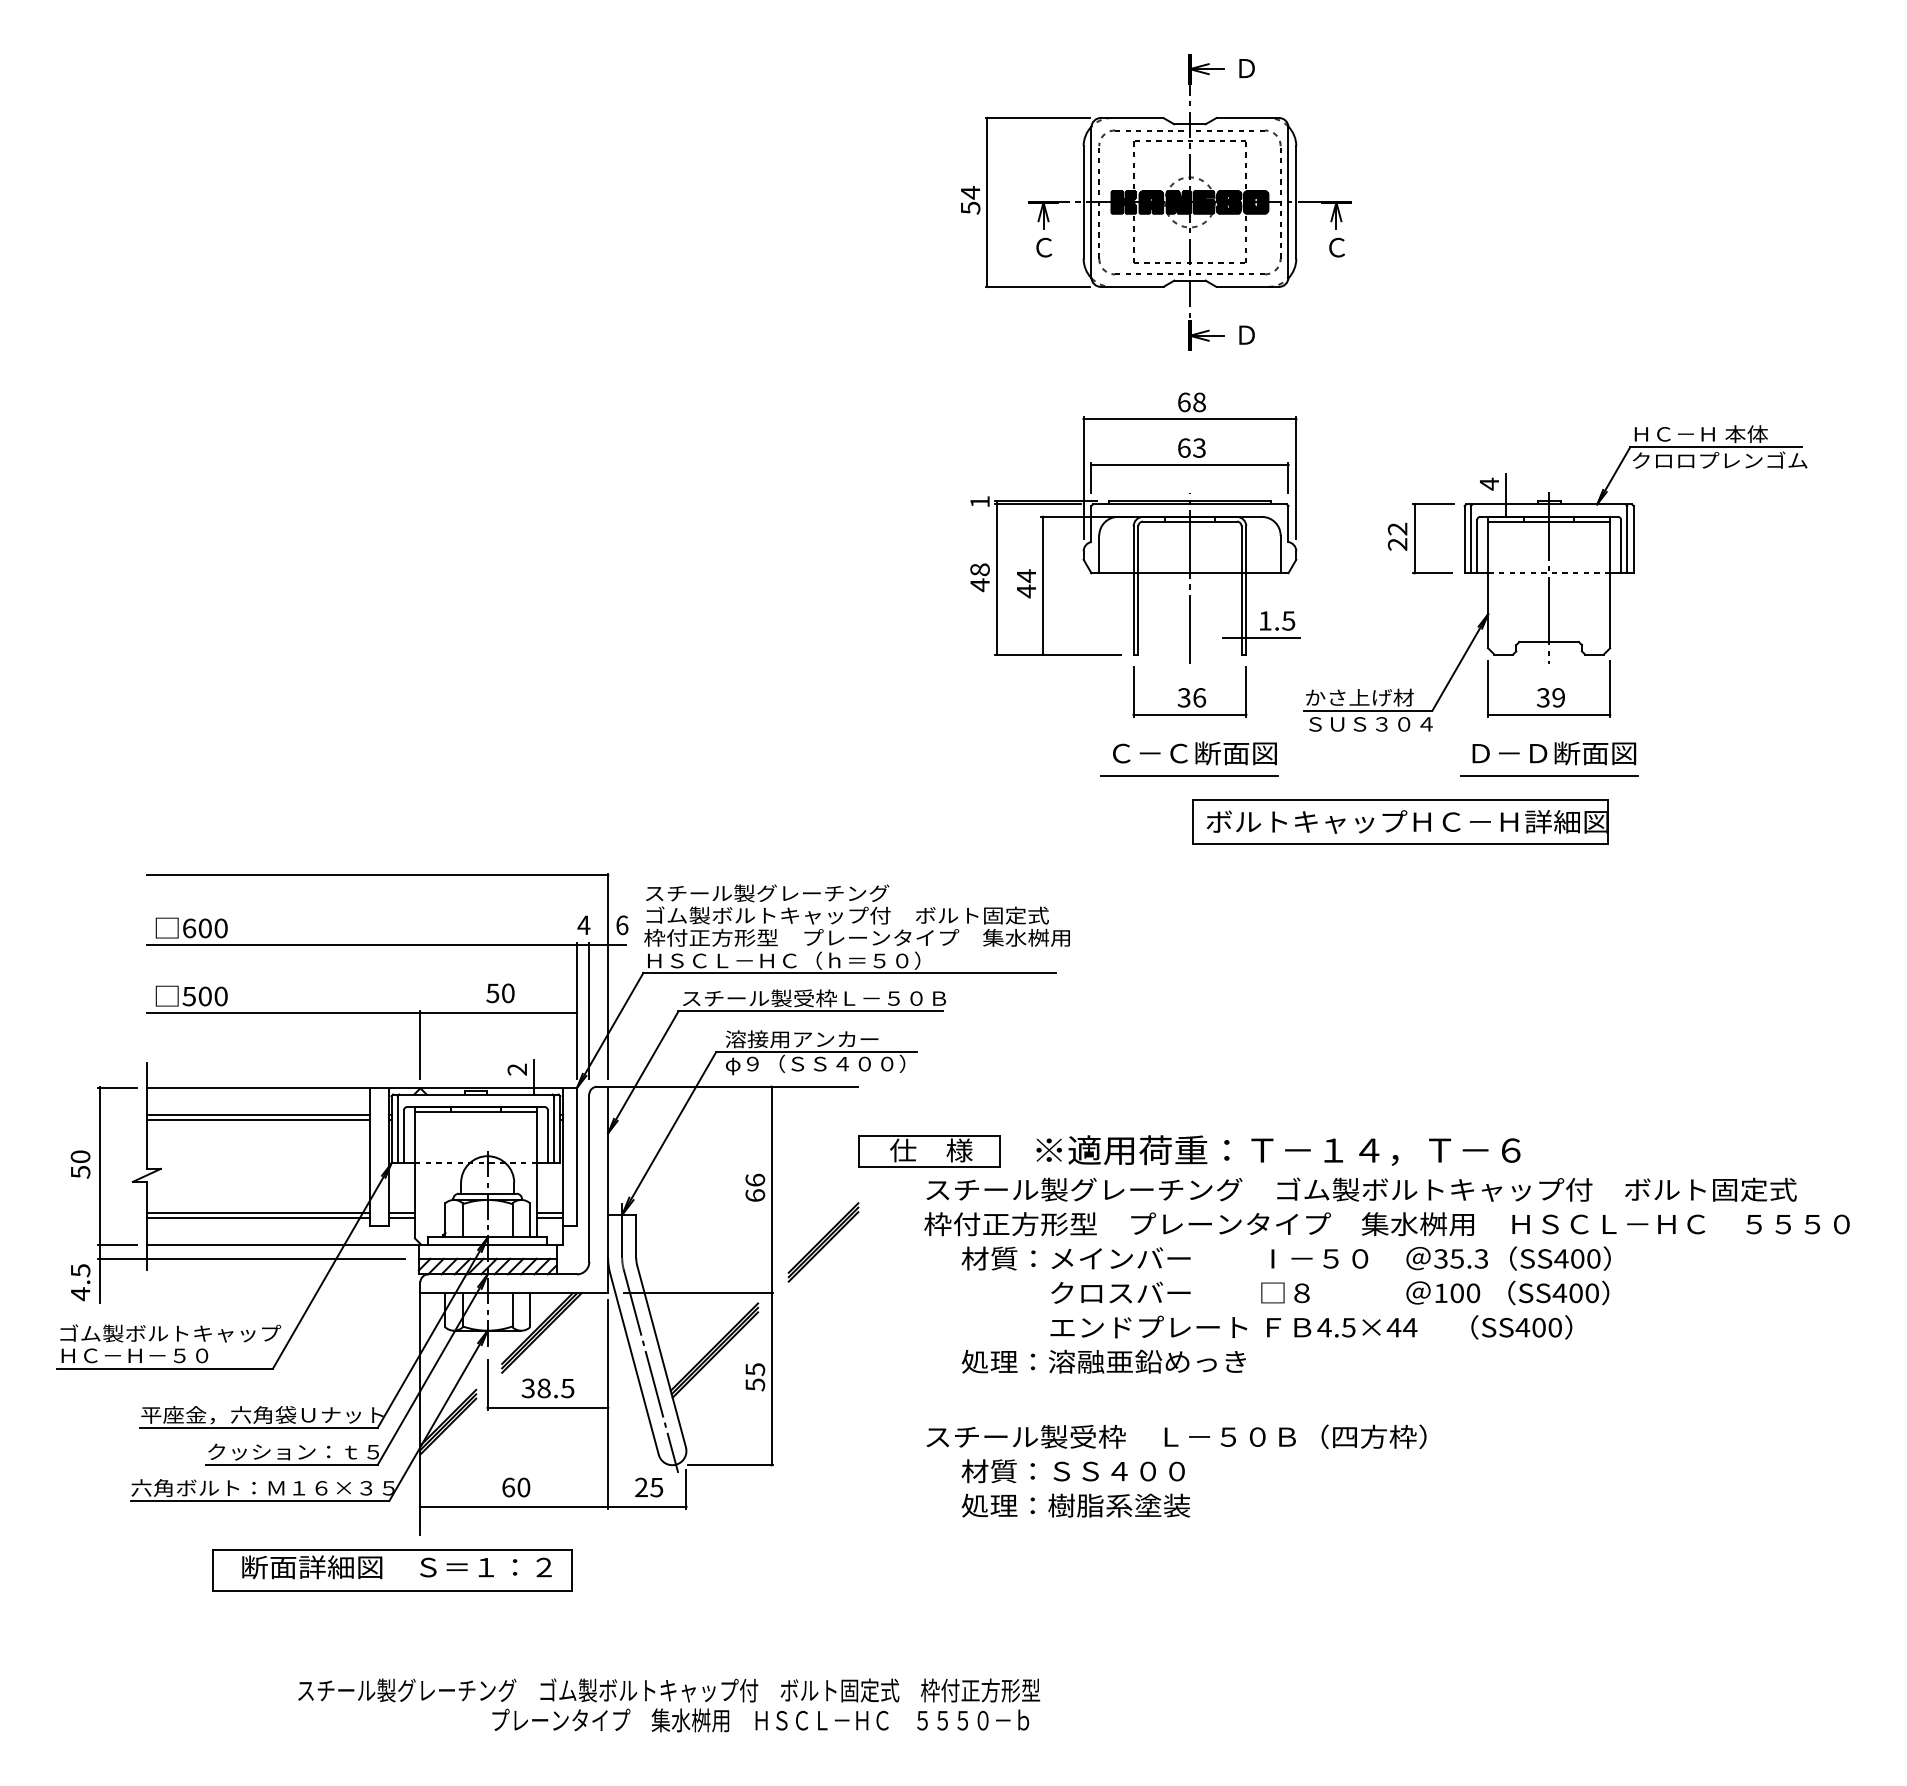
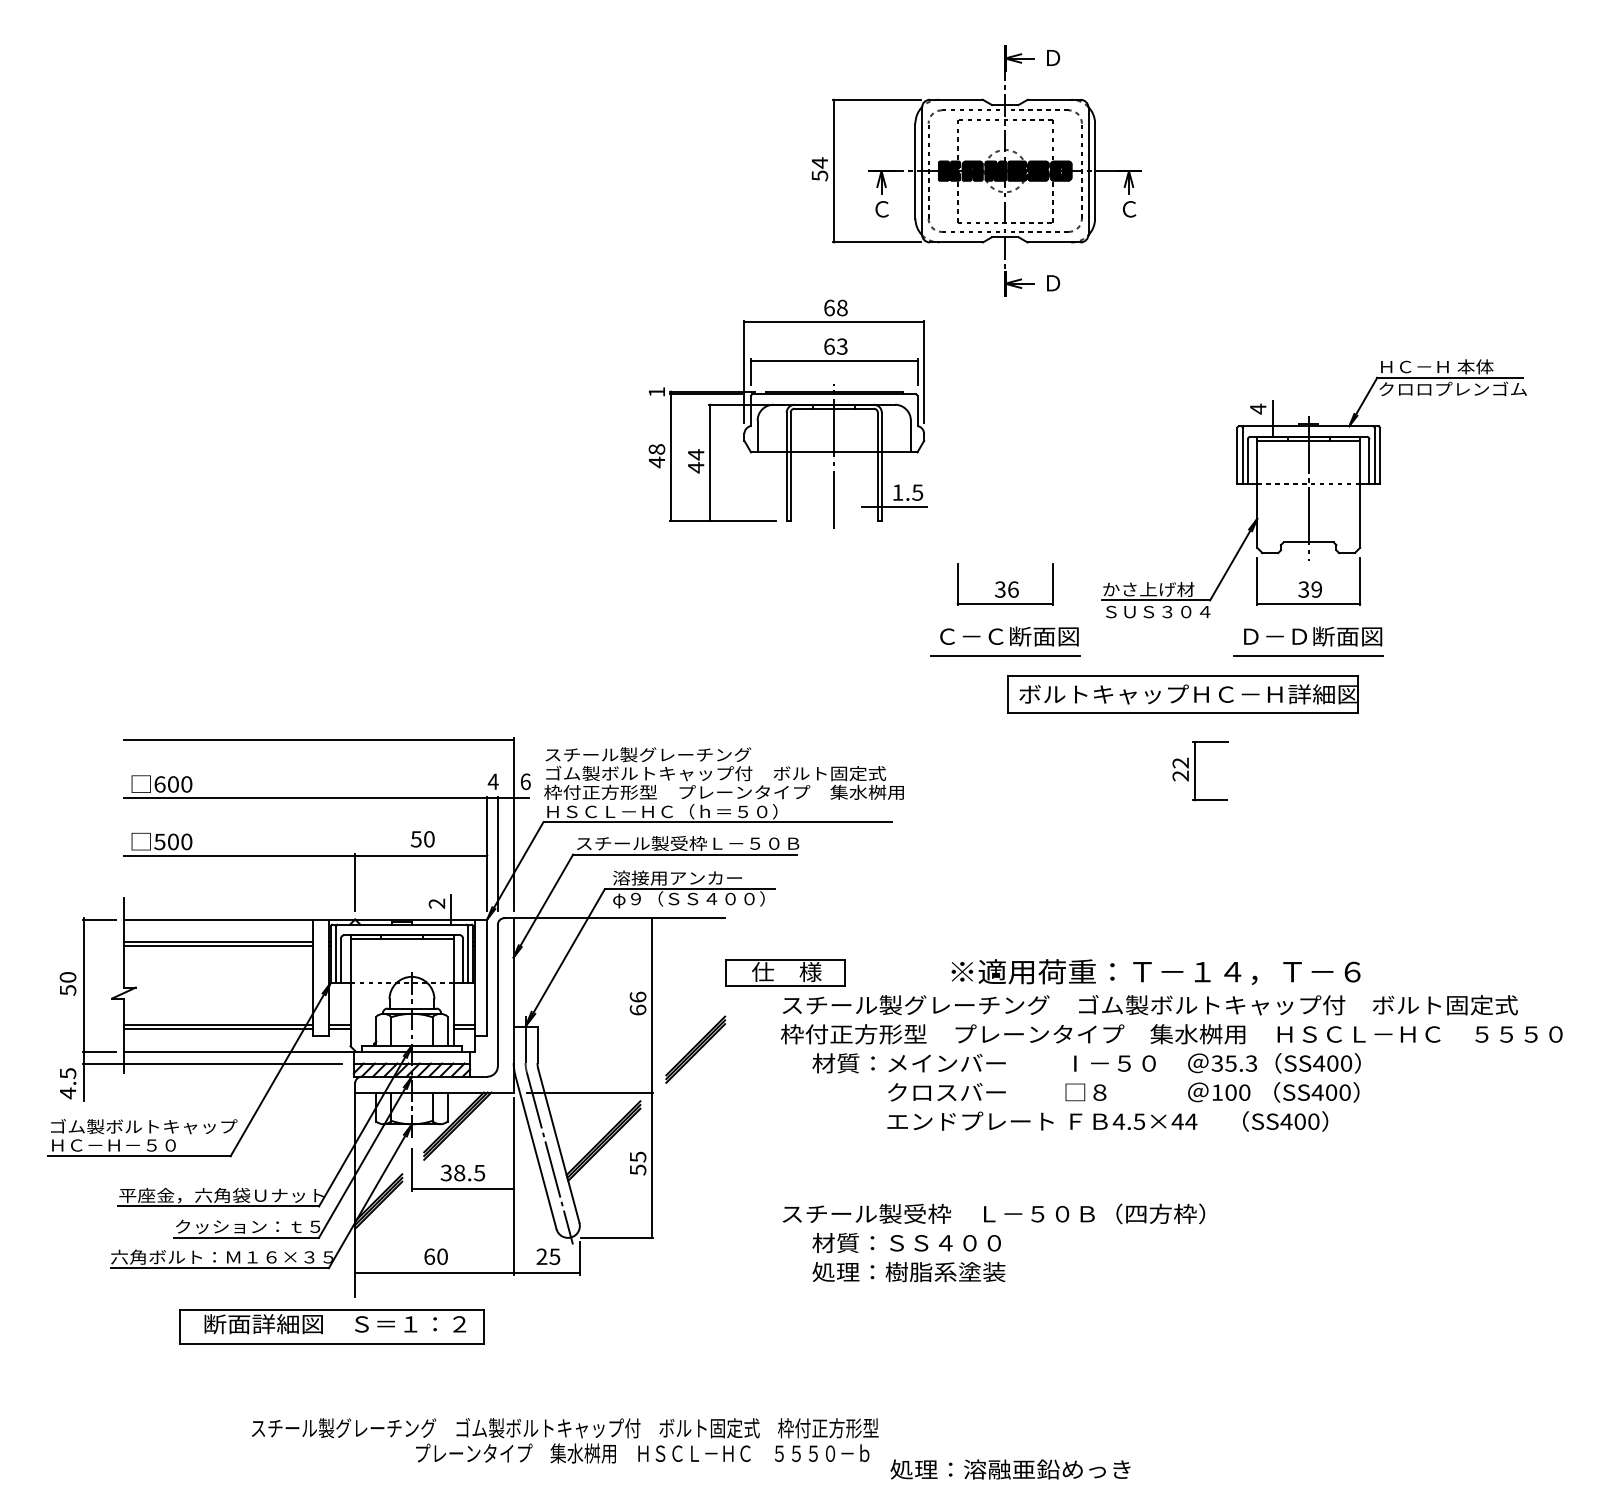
part: (1134, 527) -> (787, 413), moved
part: (1421, 539) -> (1200, 771), moved
text: (1277, 1149) -> (1155, 971), moved
text: (1103, 1361) -> (1010, 1469), moved

